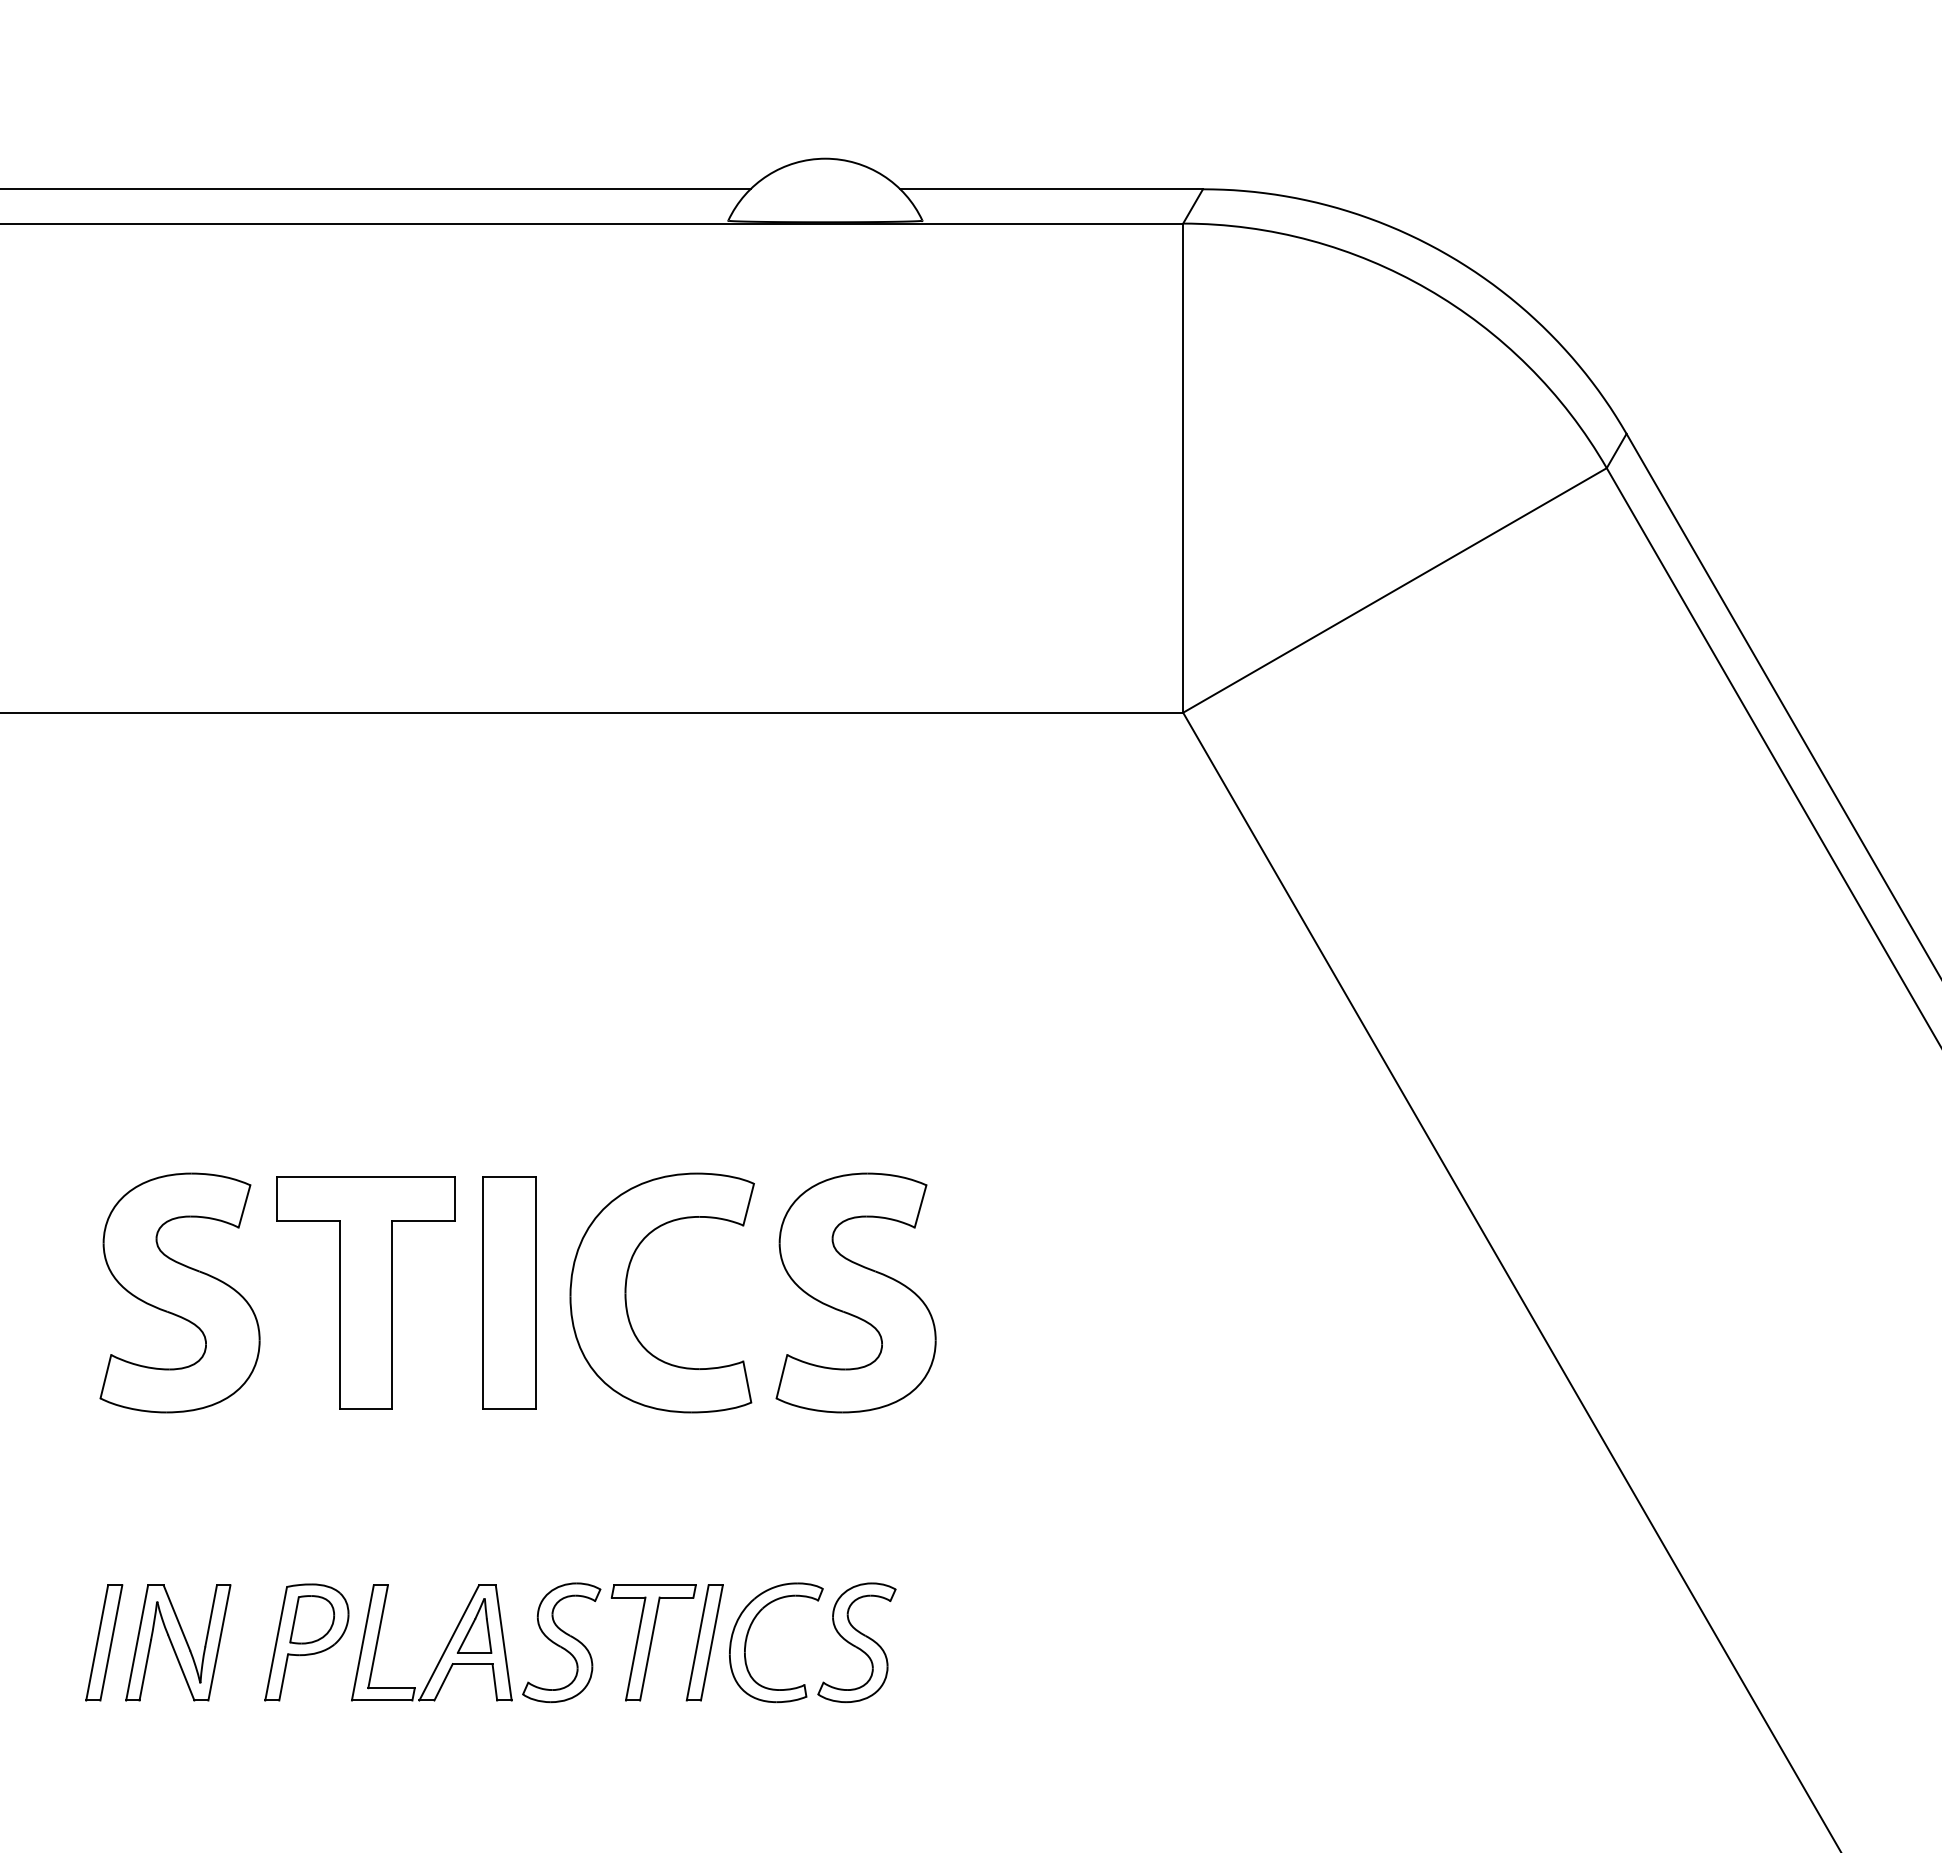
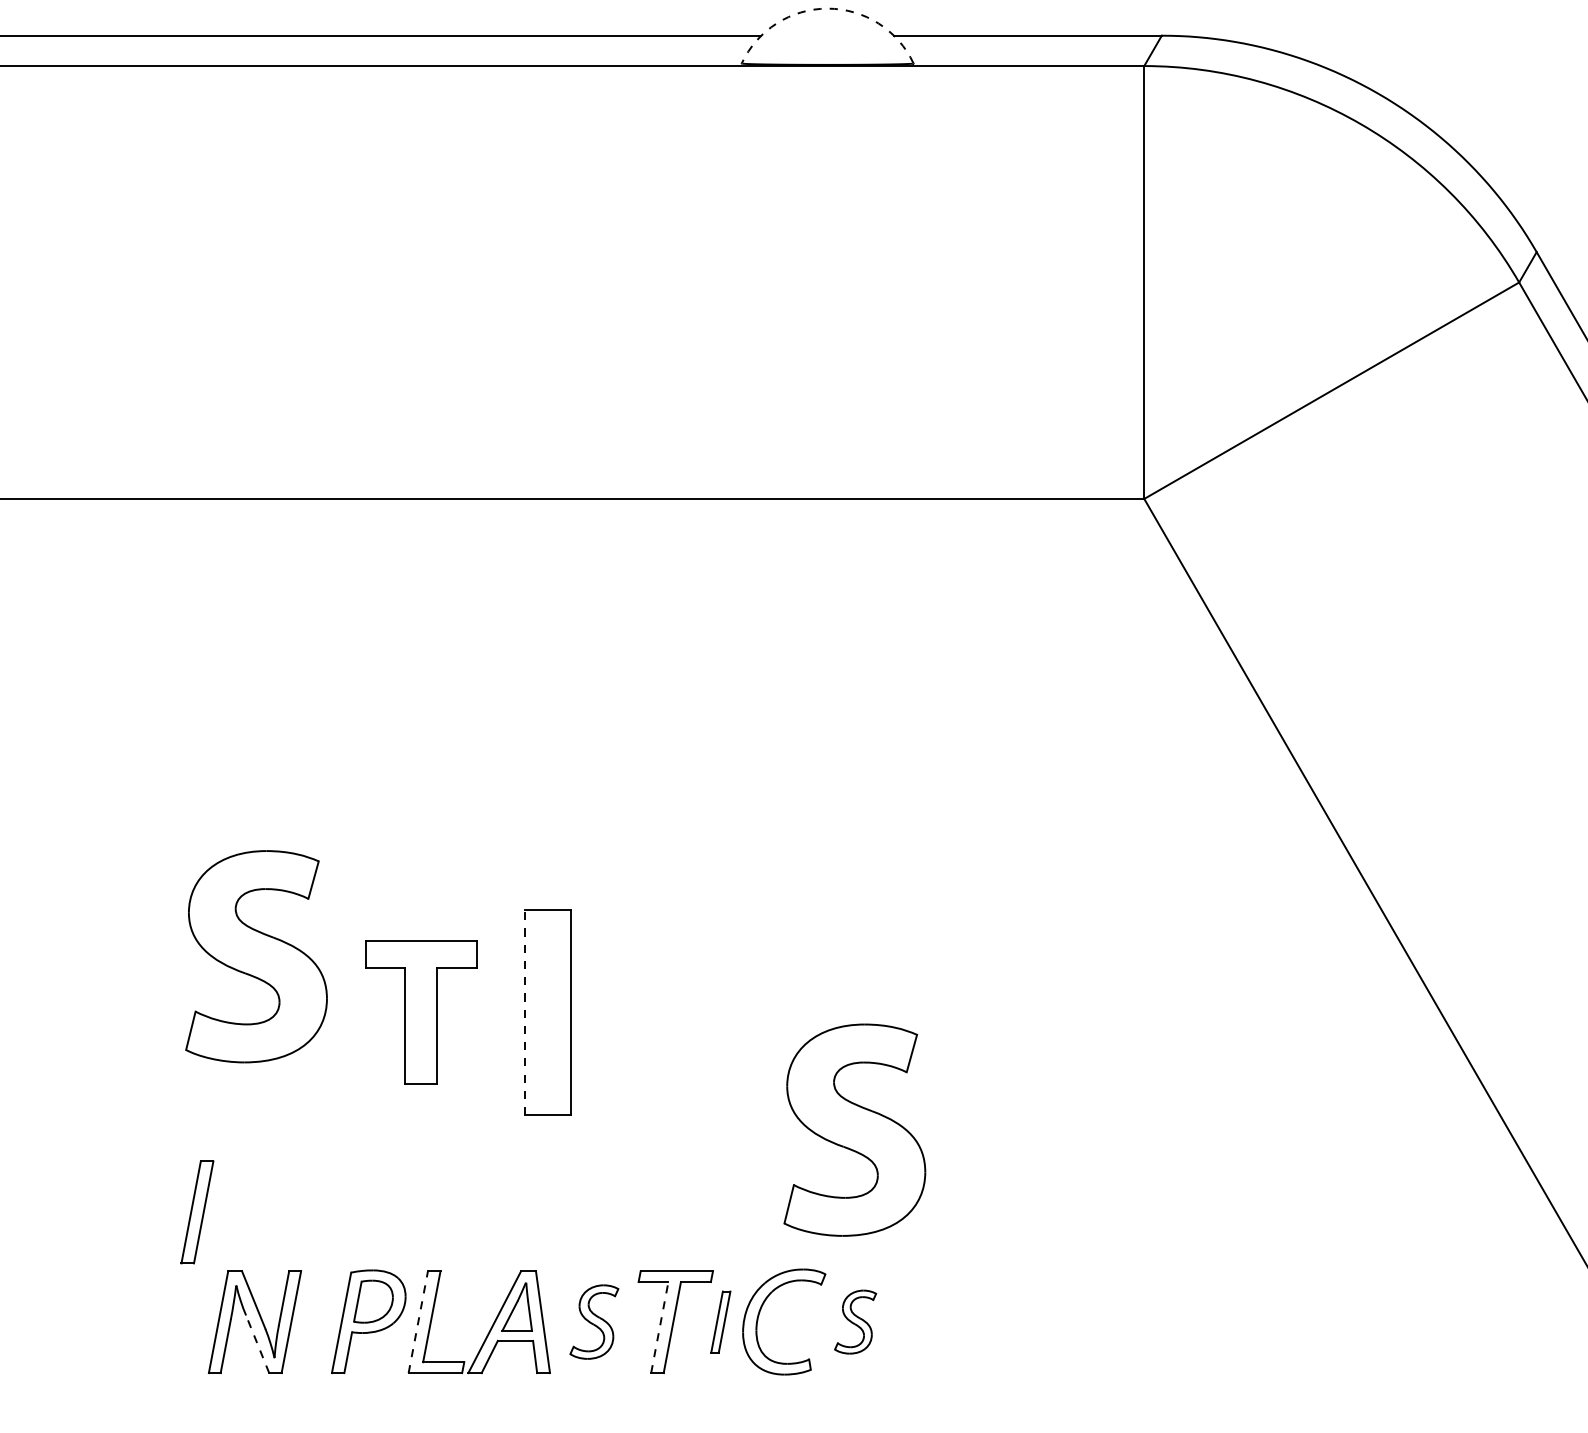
arc: (825, 158) -> (827, 8), solid -> dashed
part: (179, 1292) -> (256, 956), moved
part: (365, 1292) -> (420, 1012), size x0.7
part: (626, 1292) -> (651, 1012), removed
part: (855, 1292) -> (854, 1129), moved
line: (483, 1293) -> (525, 1012), solid -> dashed
part: (104, 1642) -> (197, 1212), moved
line: (362, 1642) -> (417, 1321), solid -> dashed
part: (561, 1642) -> (594, 1321), size x0.7
part: (704, 1642) -> (720, 1321), size x0.6
part: (856, 1642) -> (855, 1321), size x0.6
line: (635, 1648) -> (659, 1327), solid -> dashed
line: (181, 1667) -> (257, 1343), solid -> dashed

